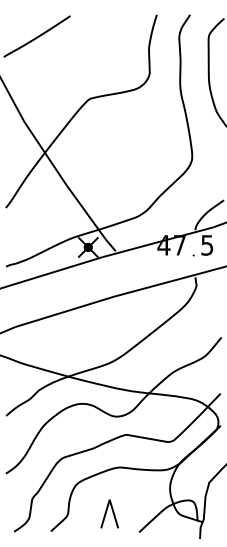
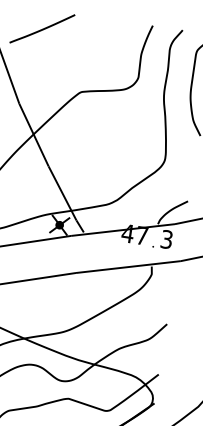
text: (207, 244) -> (167, 238), 5 -> 3

